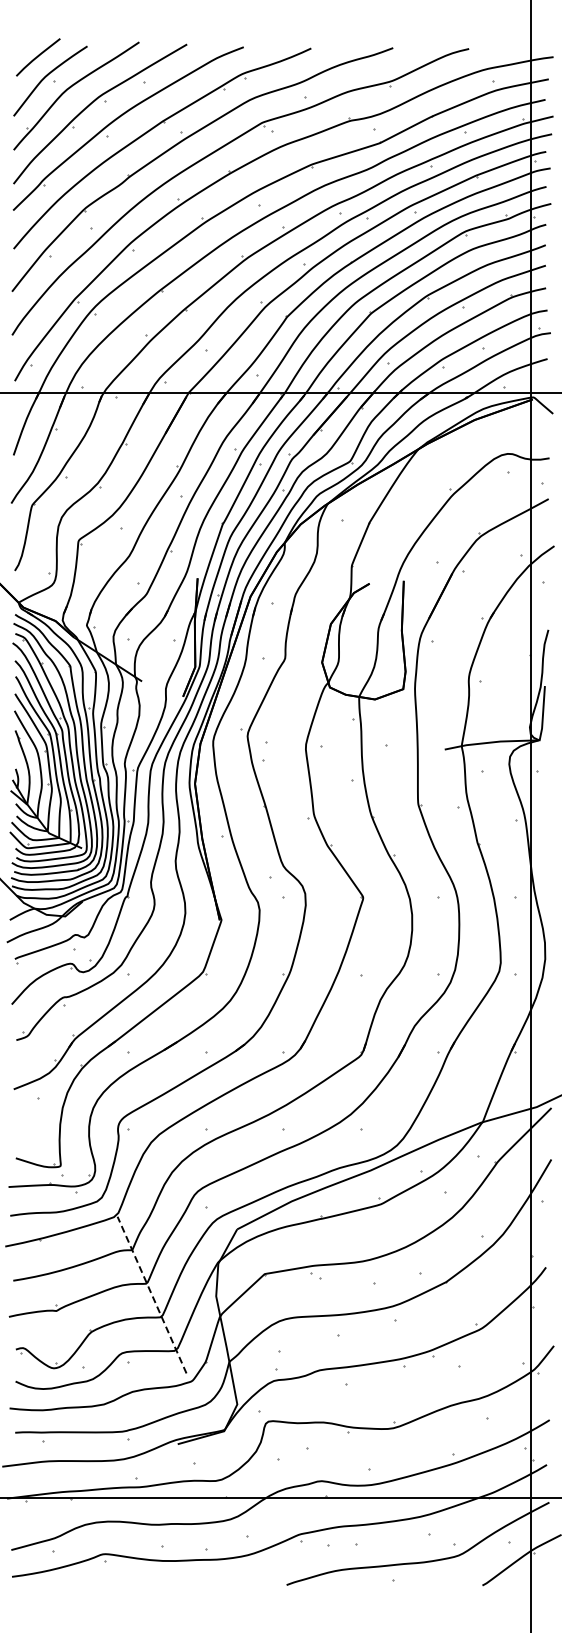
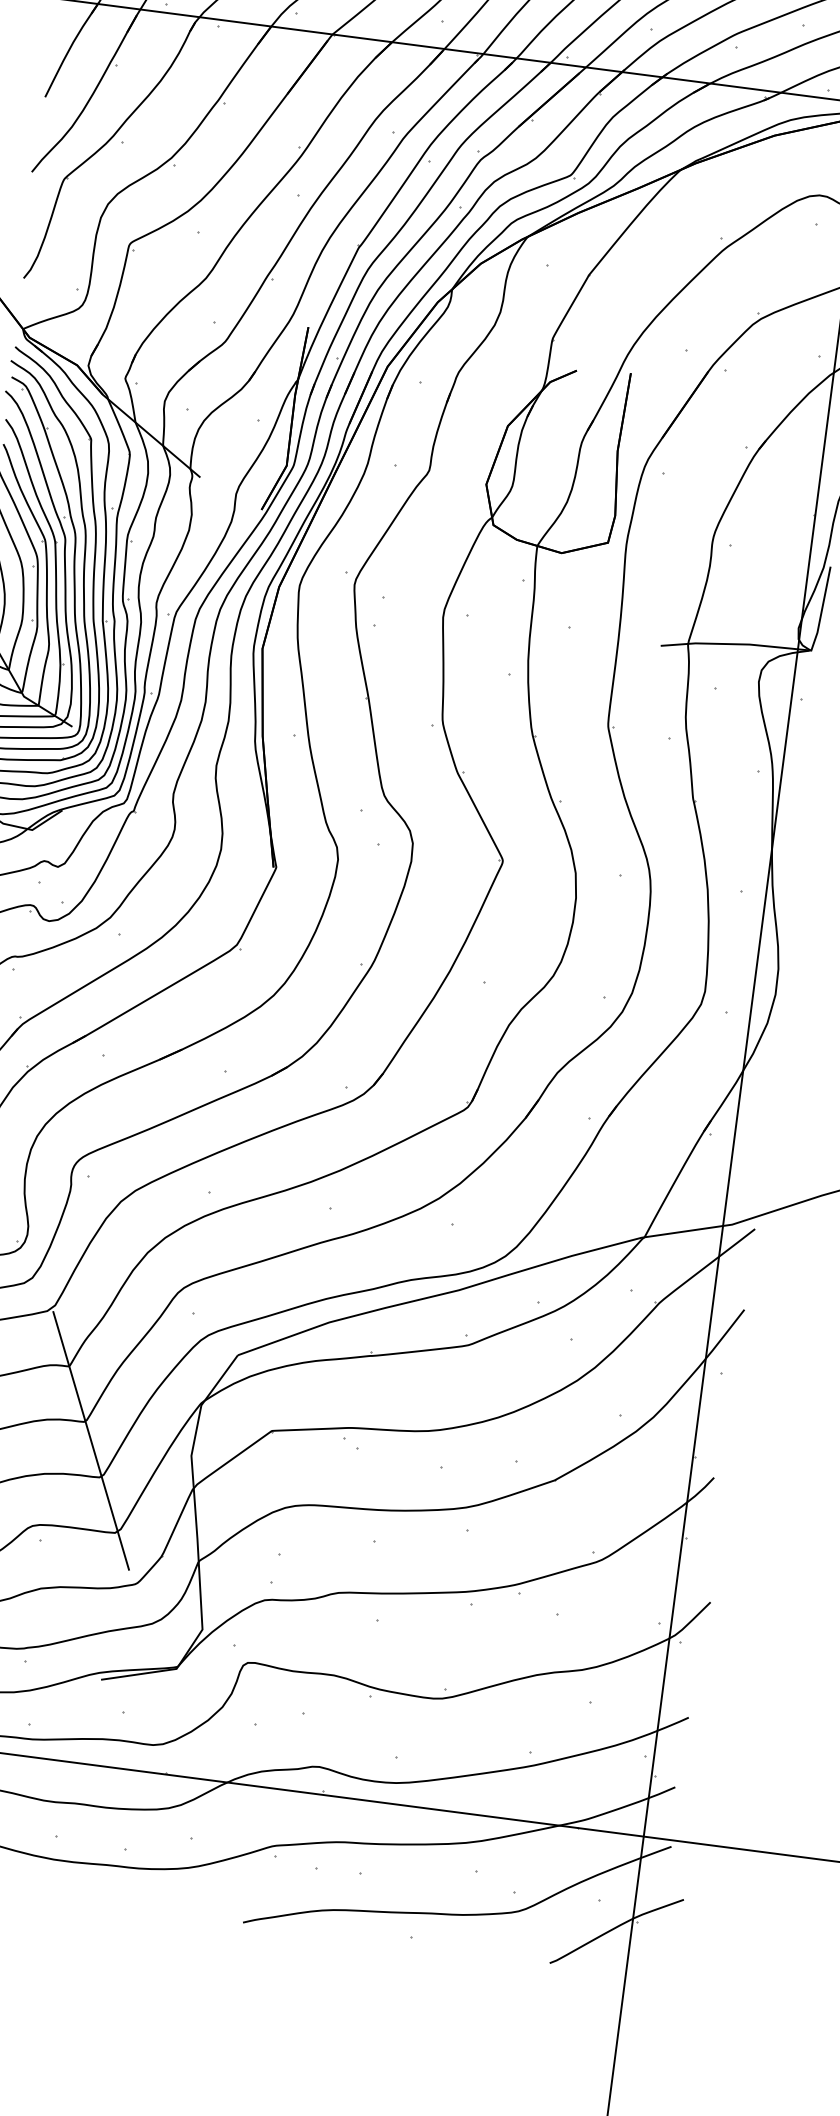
line: (152, 1295) -> (91, 1441), dashed -> solid

